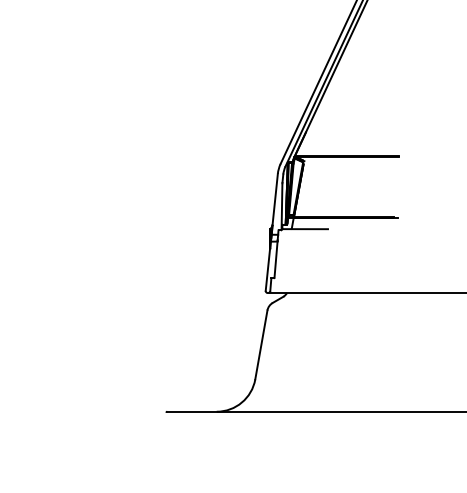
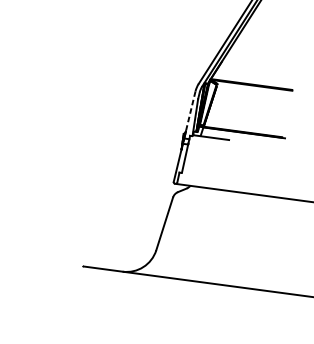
line: (275, 199) -> (190, 111), solid -> dashed

